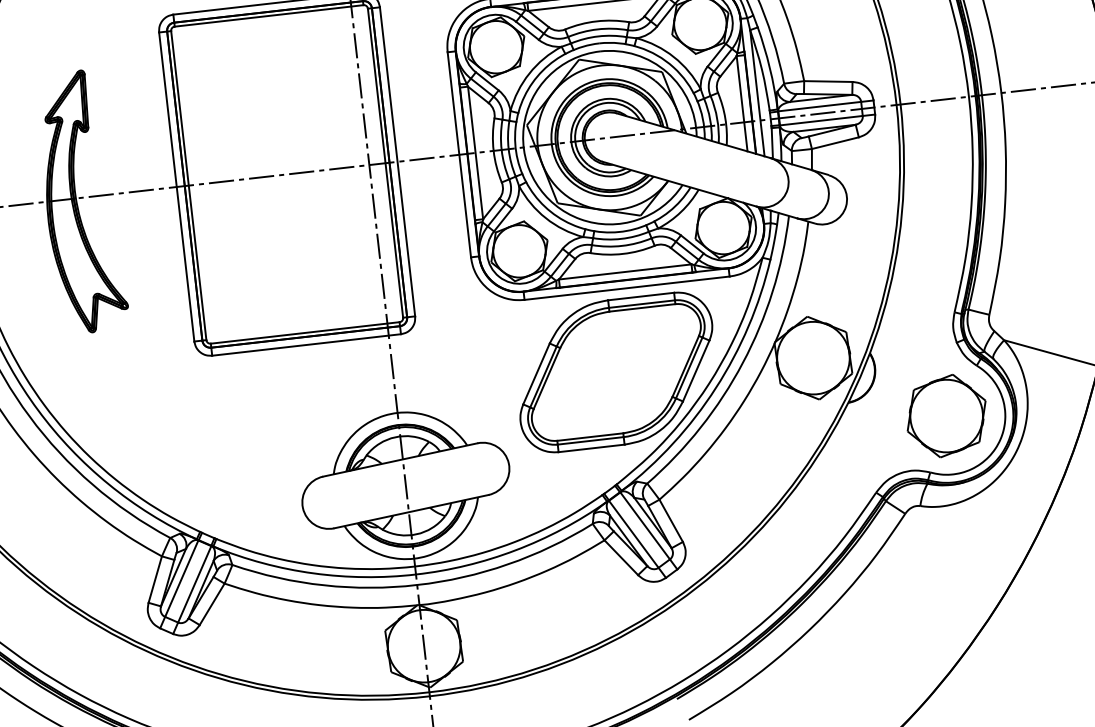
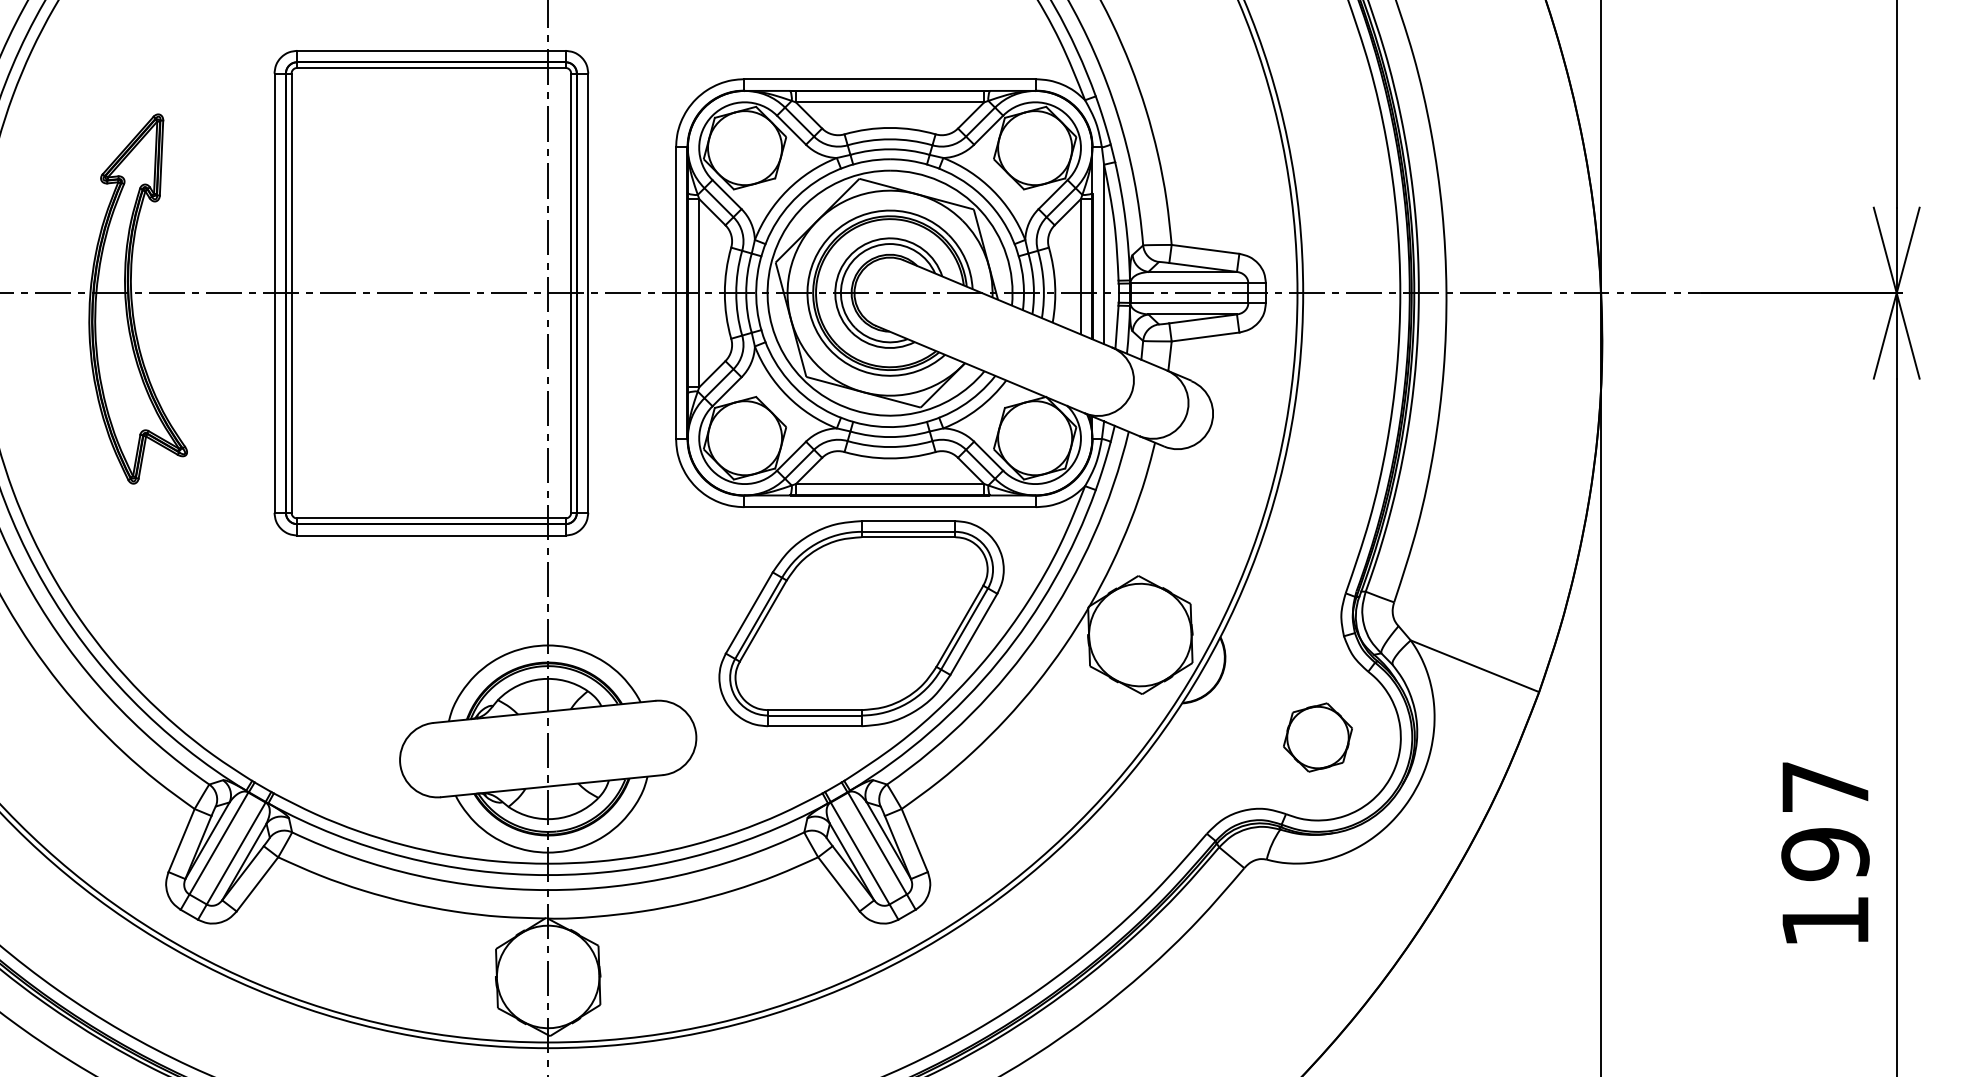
part: (946, 416) -> (1317, 737), size x0.6

